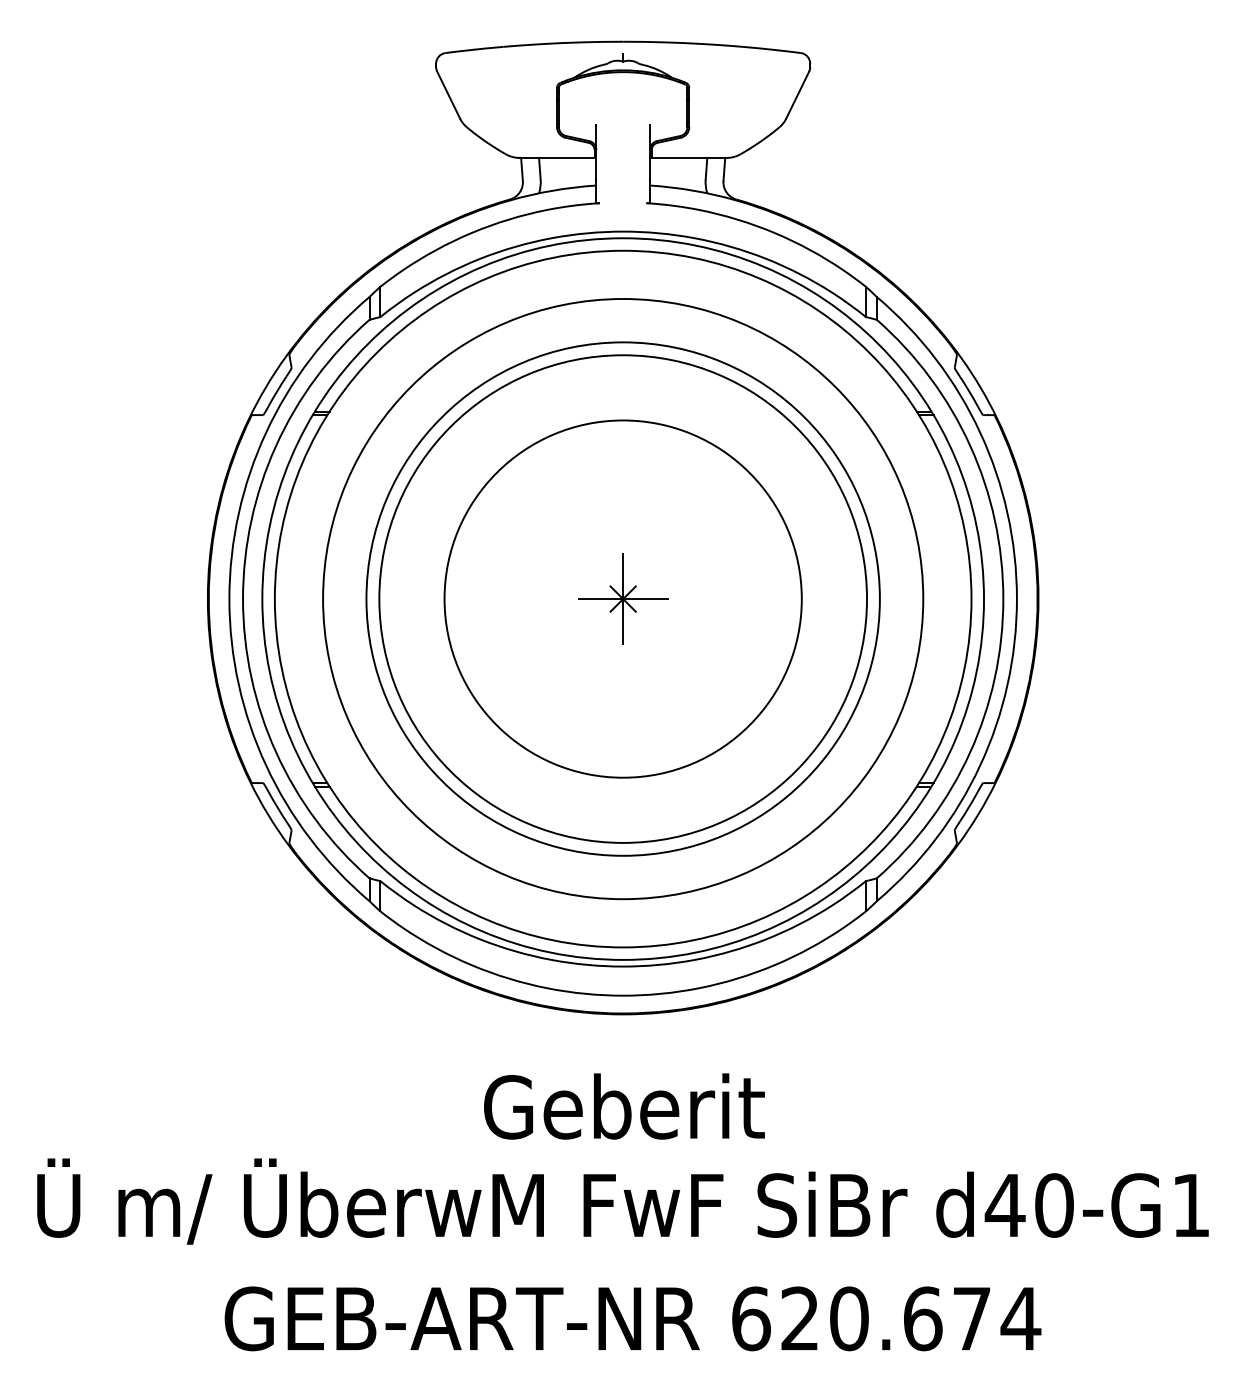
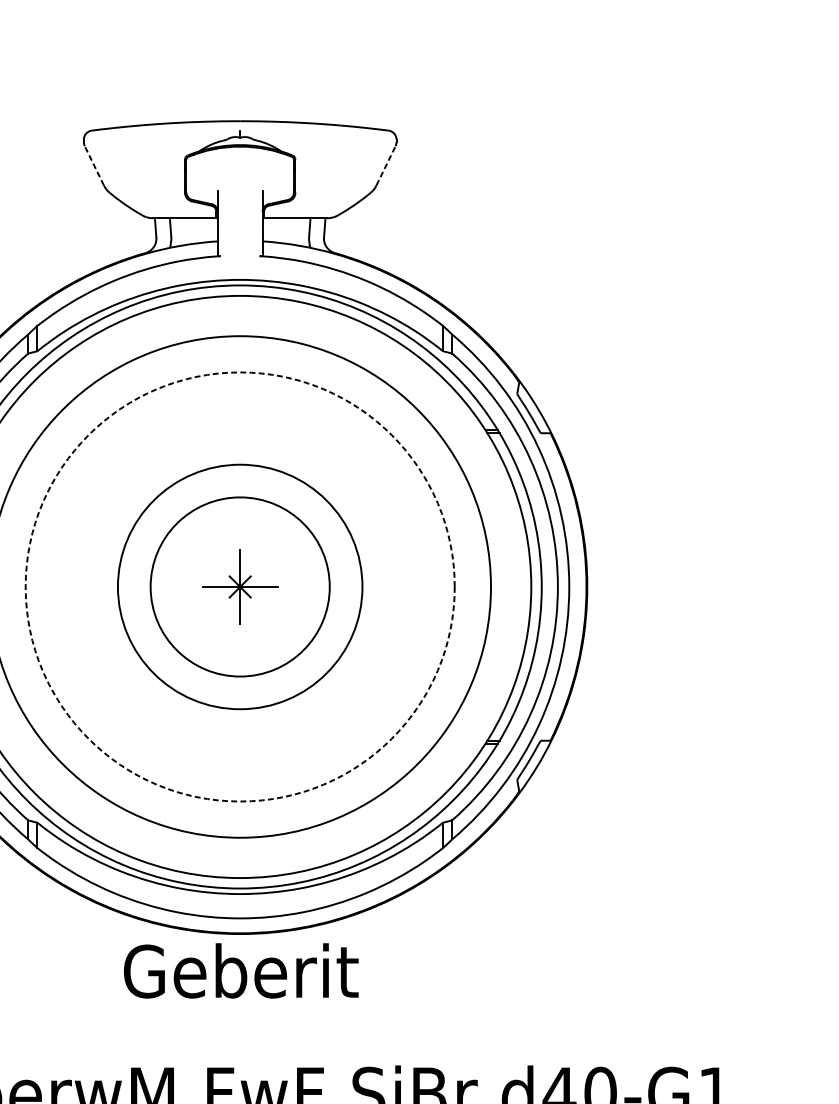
line: (448, 94) -> (94, 165), solid -> dashed
line: (797, 94) -> (385, 165), solid -> dashed
circle: (622, 598) -> (239, 586), size x0.6
circle: (622, 598) -> (239, 586), solid -> dashed
circle: (623, 598) -> (240, 586), size x0.6
text: (624, 1106) -> (241, 970), moved

